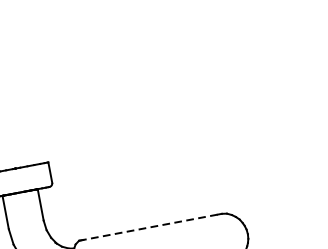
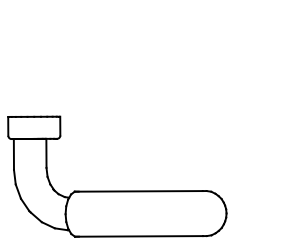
line: (148, 227) -> (138, 191), dashed -> solid

